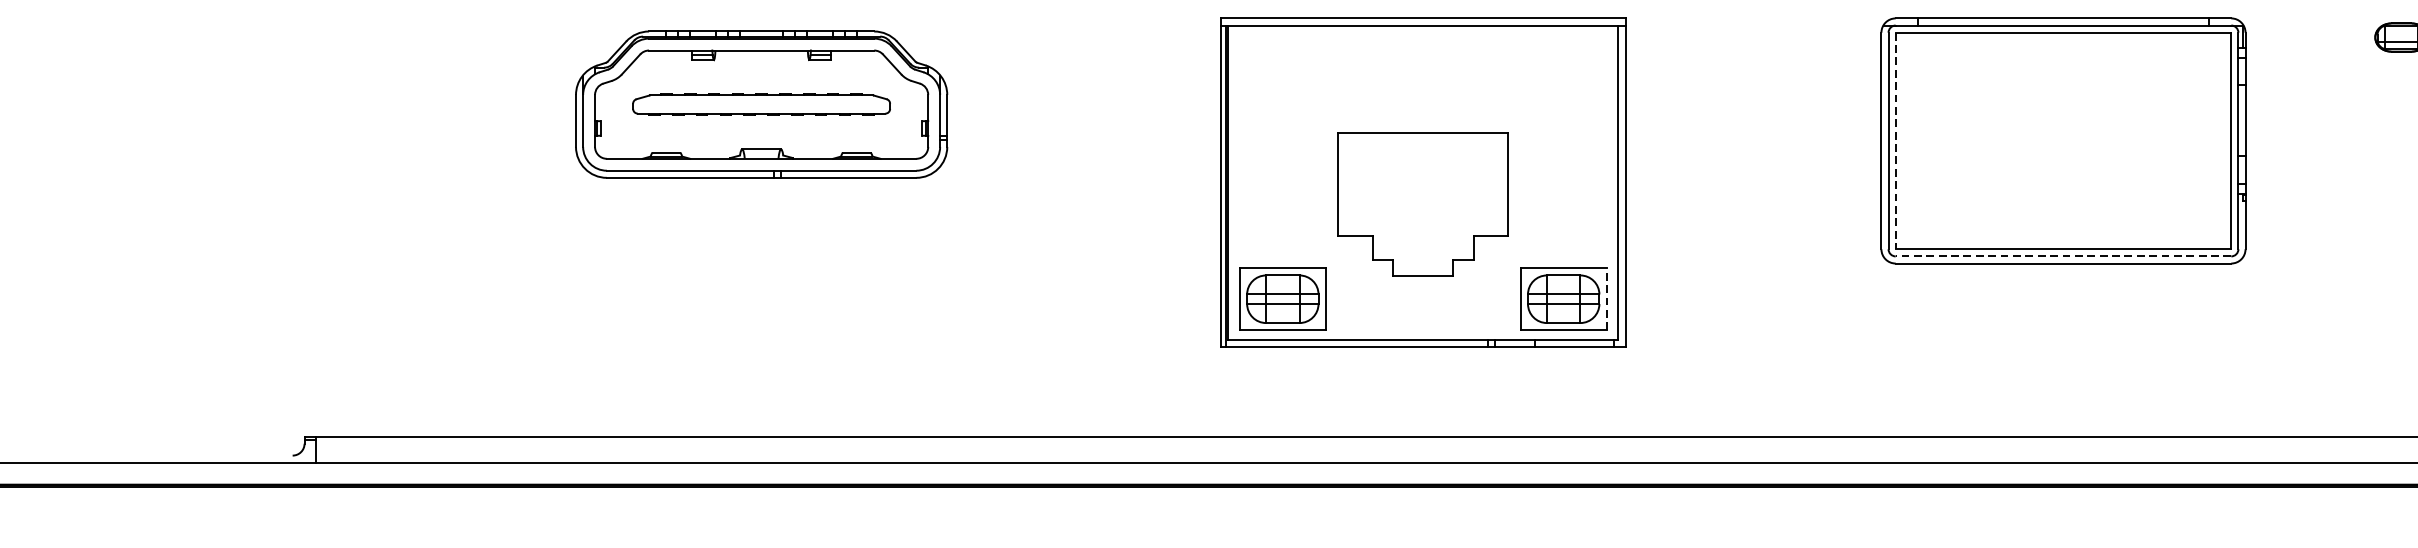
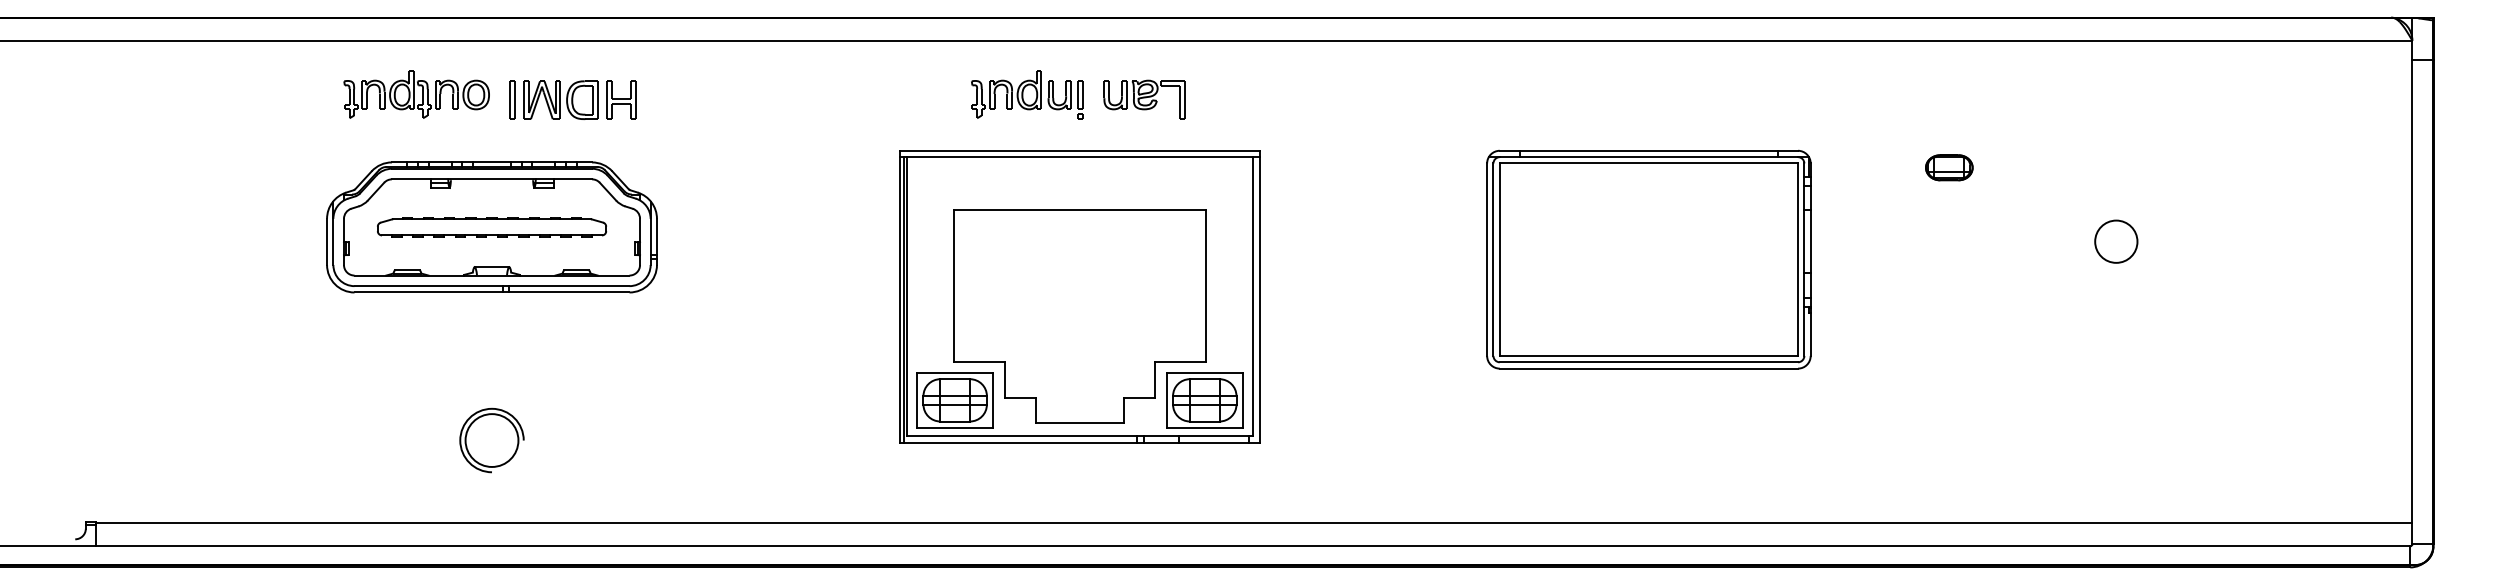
line: (1895, 141) -> (1499, 260), dashed -> solid
part: (1422, 204) -> (1079, 316), size x1.67
line: (2063, 256) -> (1648, 362), dashed -> solid
line: (1606, 298) -> (1242, 399), dashed -> solid
part: (761, 344) -> (491, 440), added

